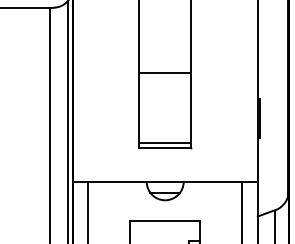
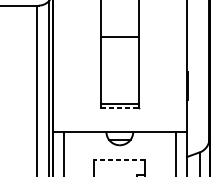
line: (165, 72) -> (120, 36), moved
line: (165, 148) -> (120, 107), solid -> dashed
line: (164, 220) -> (119, 159), solid -> dashed

